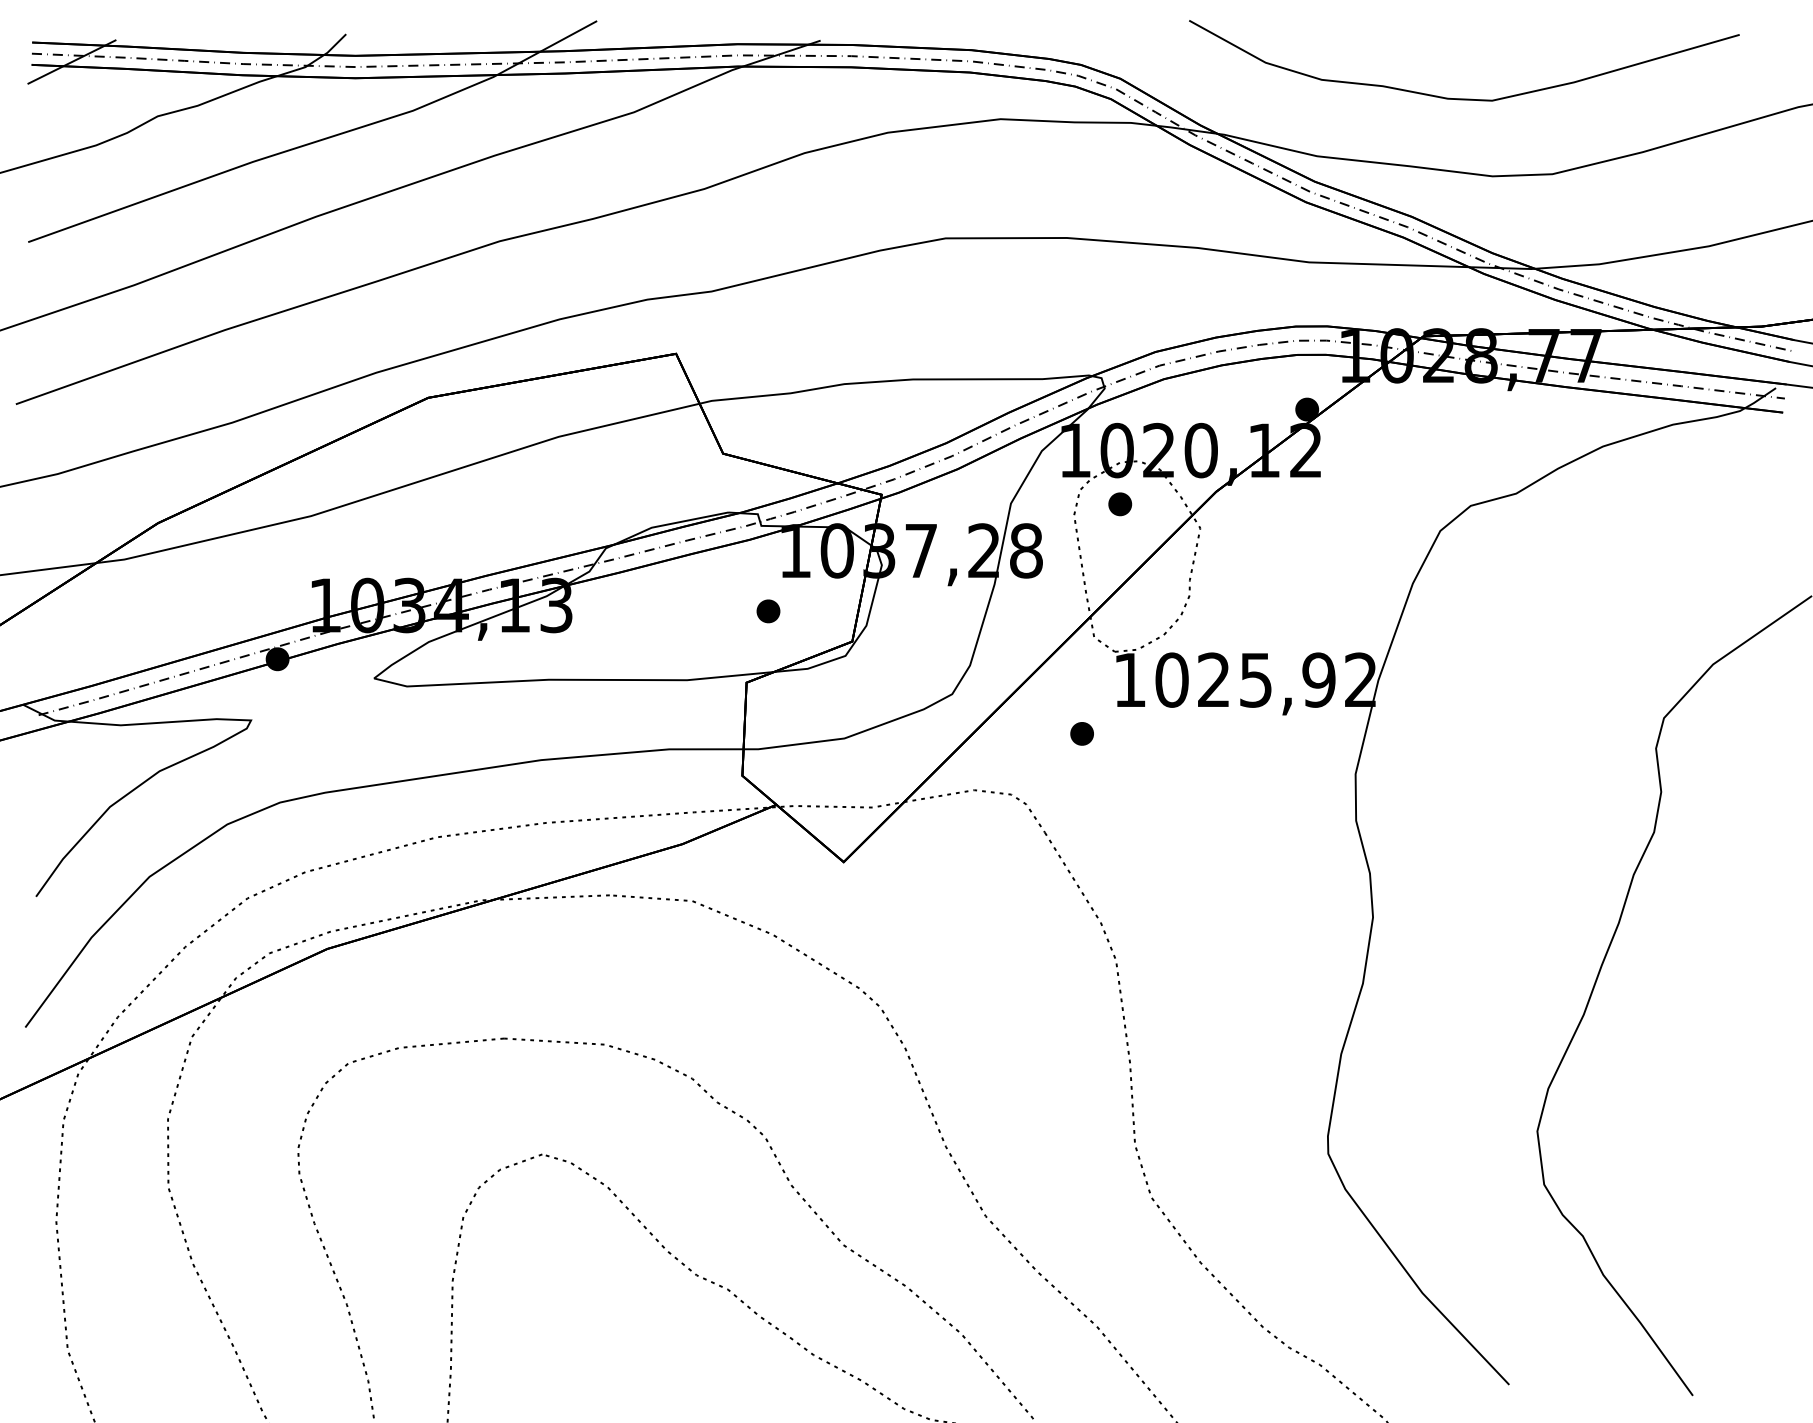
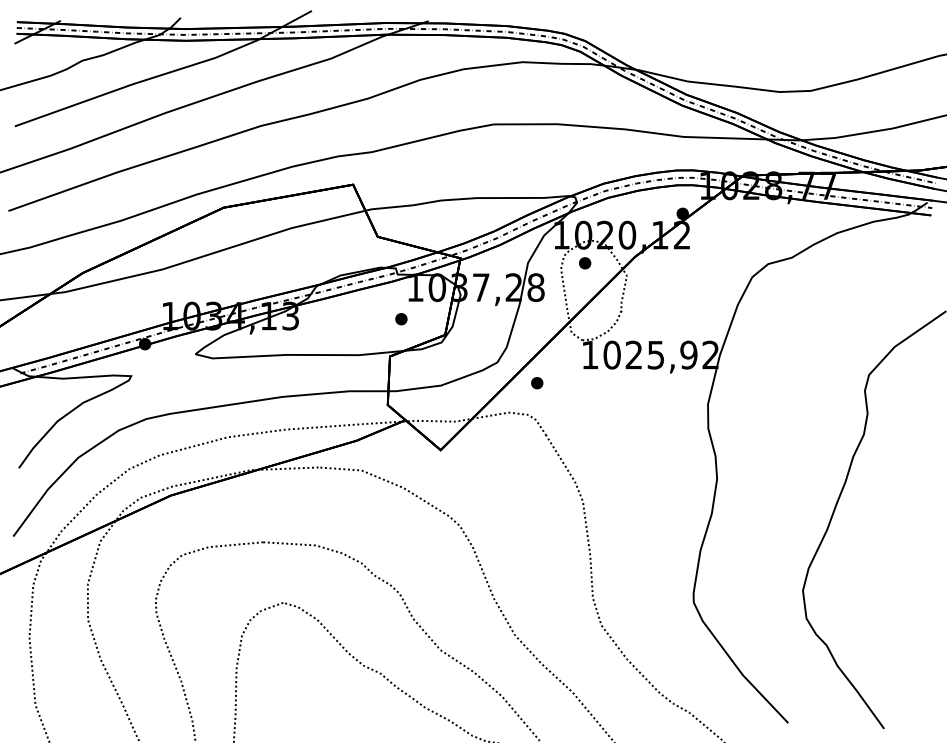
curve: (1461, 96) -> (763, 50), removed
part: (1082, 734) -> (537, 383), moved

